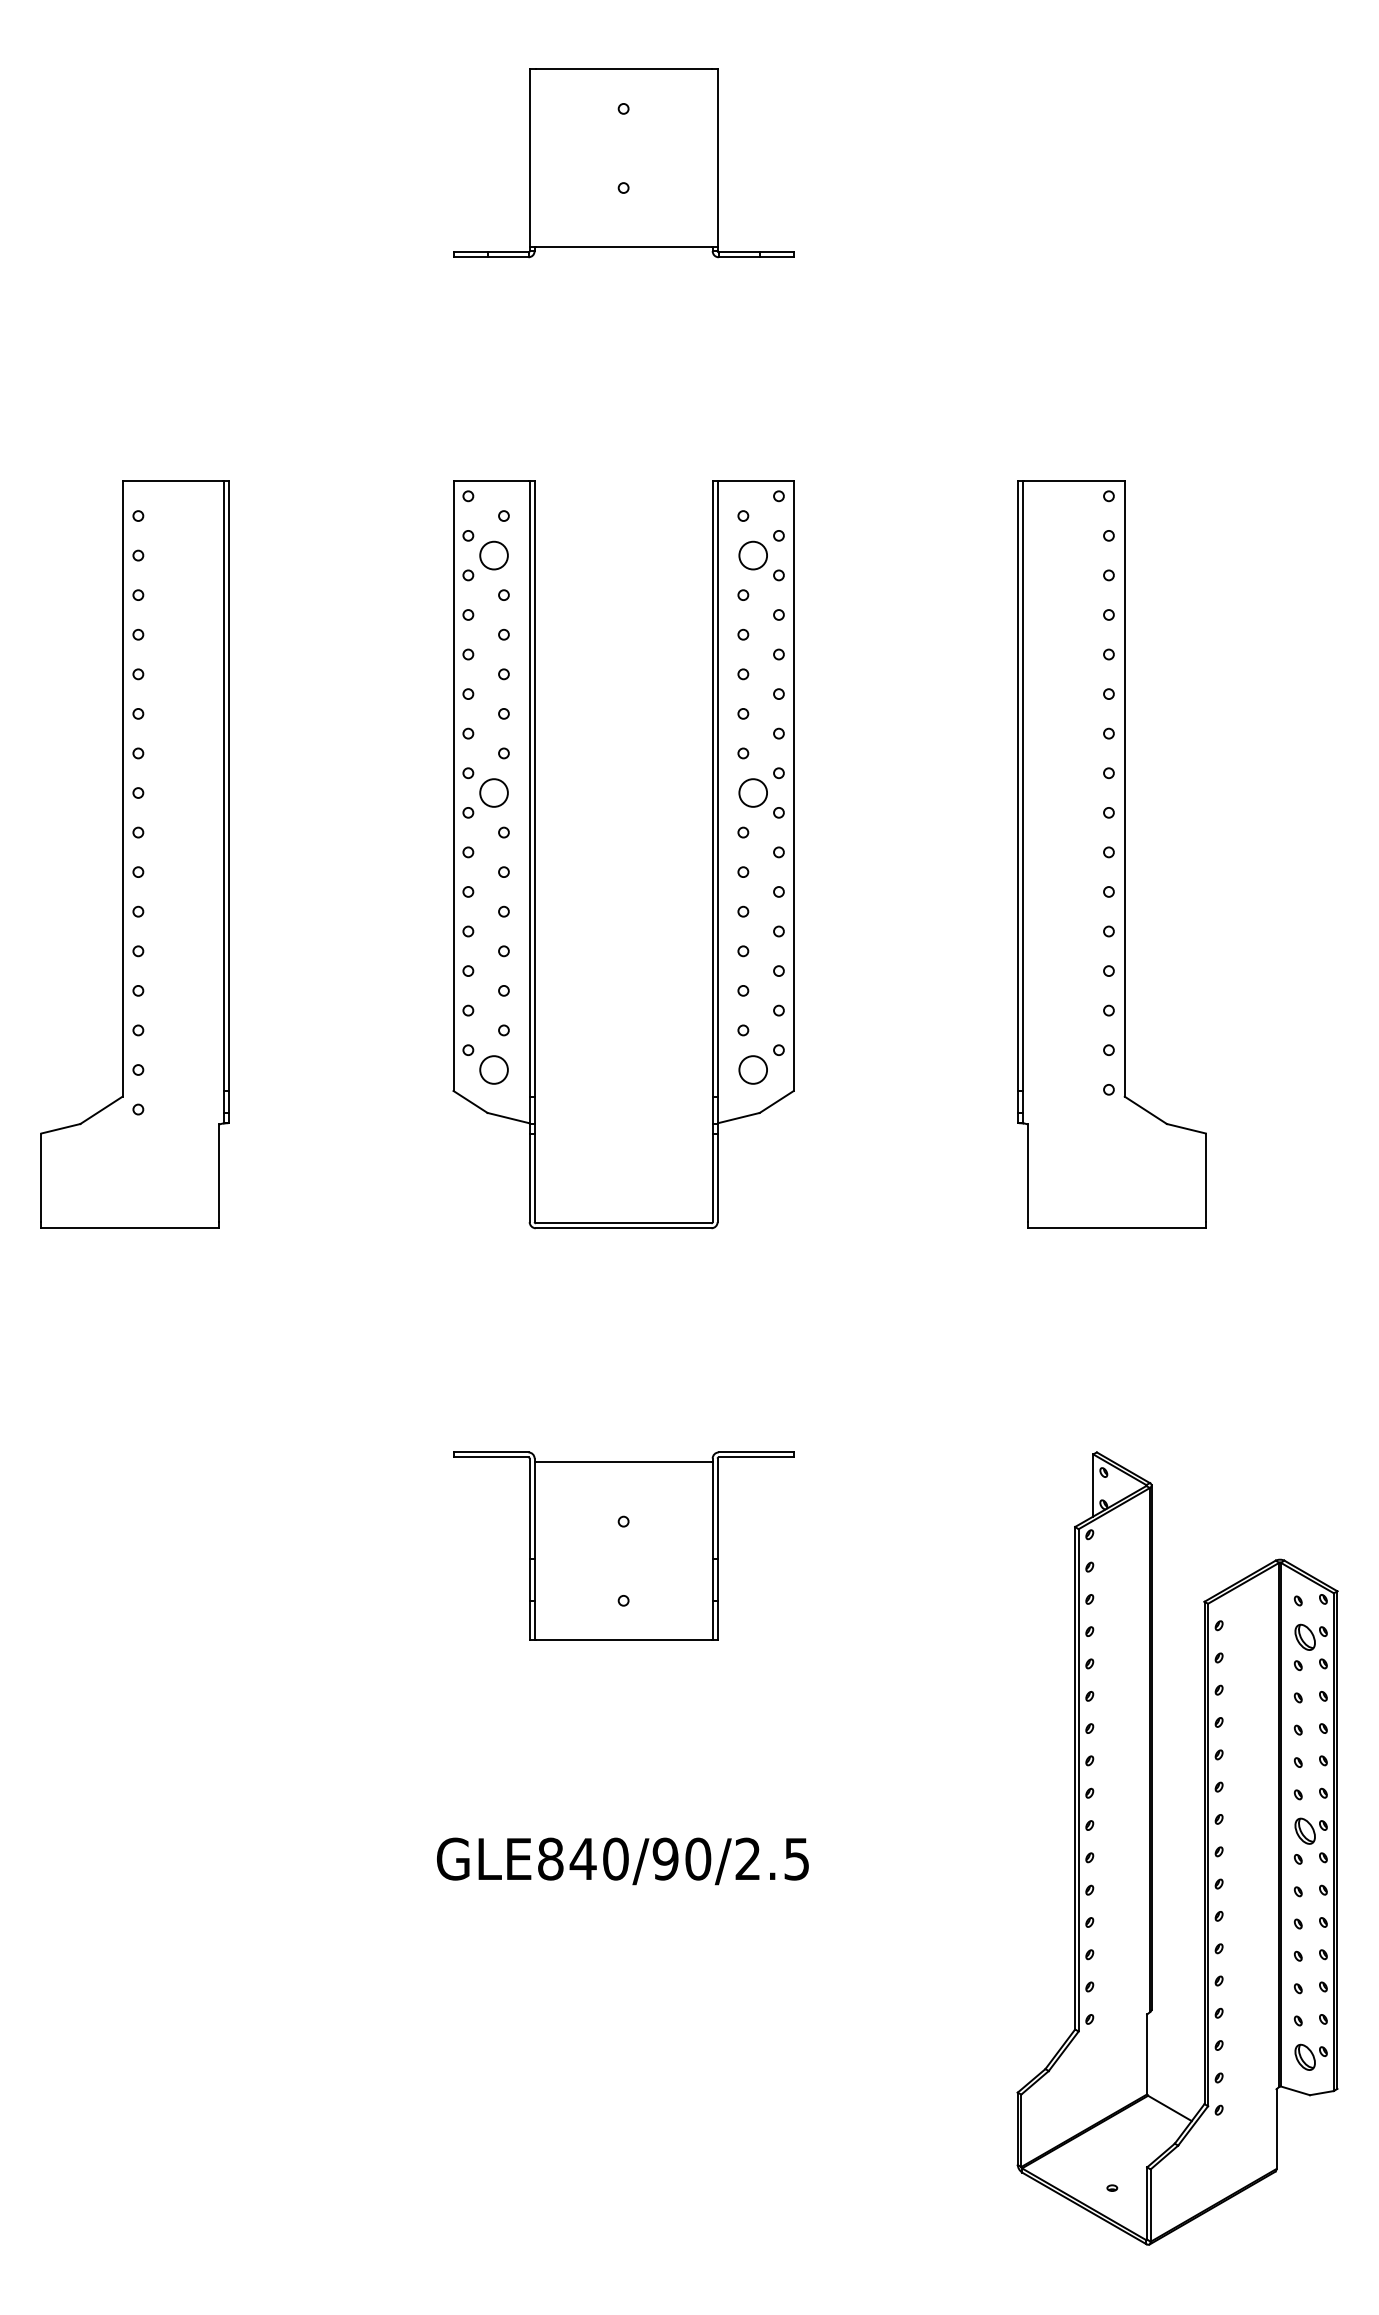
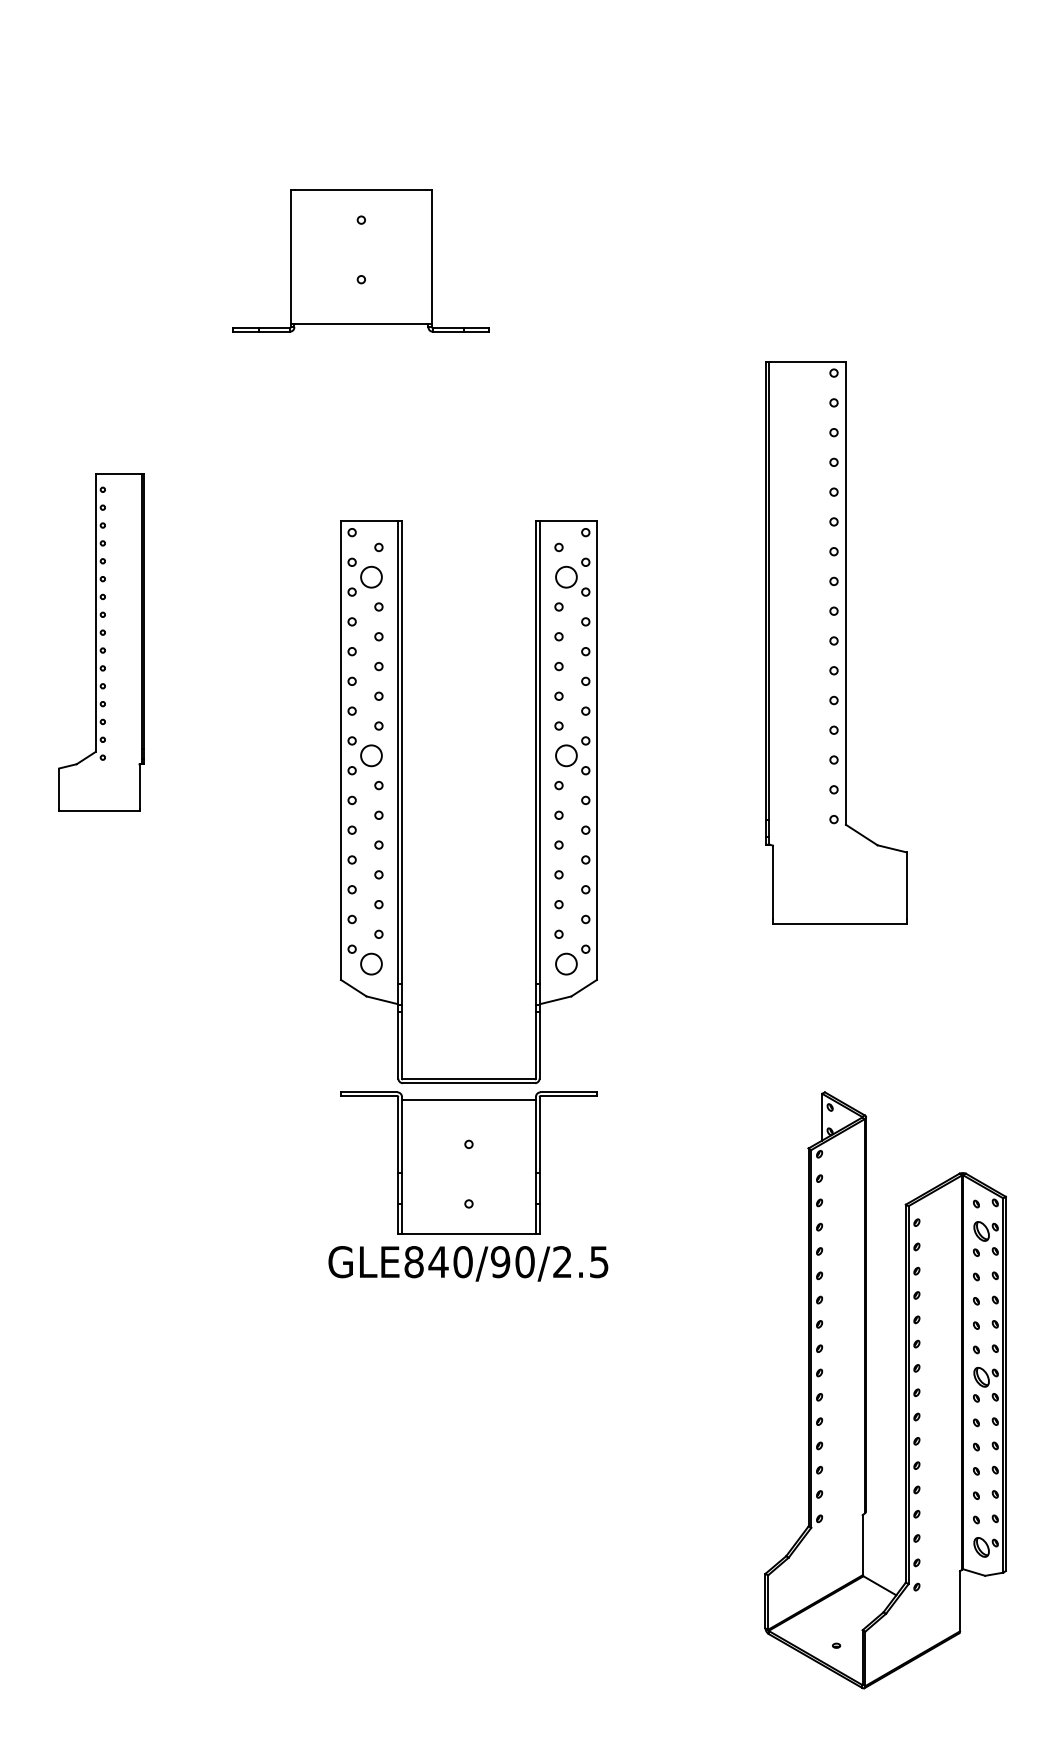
part: (623, 163) -> (361, 261), moved
part: (134, 854) -> (101, 642), size x0.6
part: (535, 854) -> (402, 802), moved
text: (622, 1861) -> (468, 1263), moved

